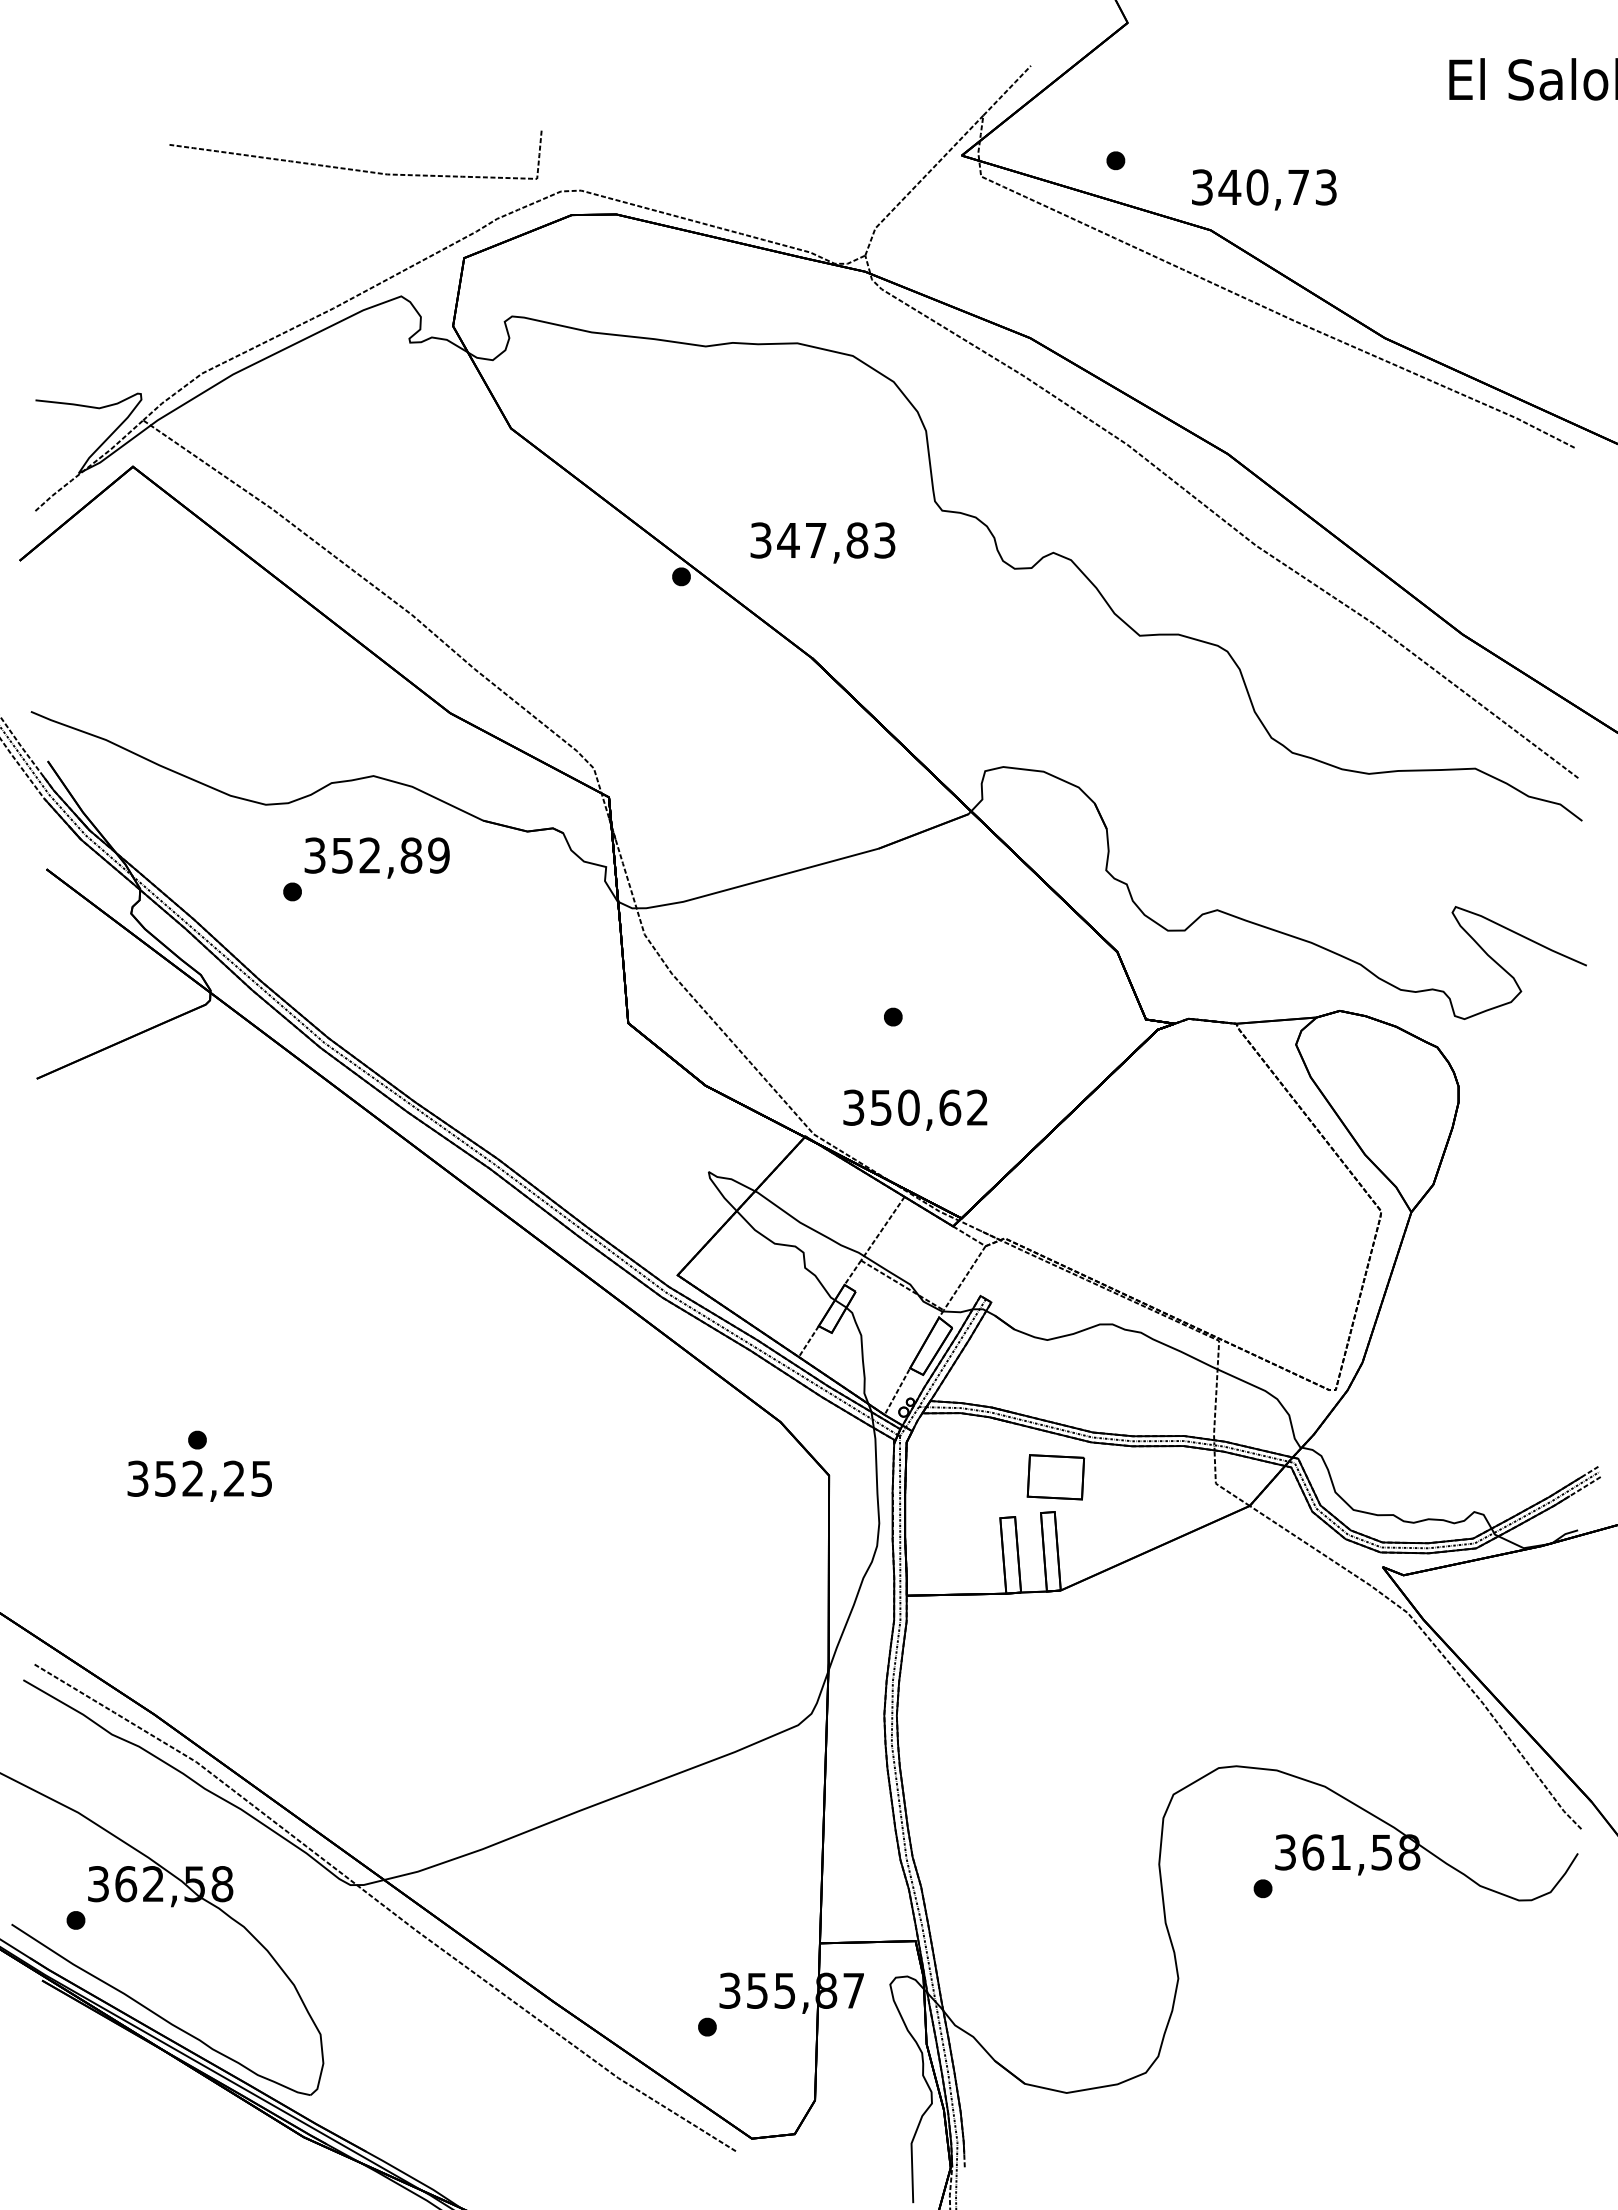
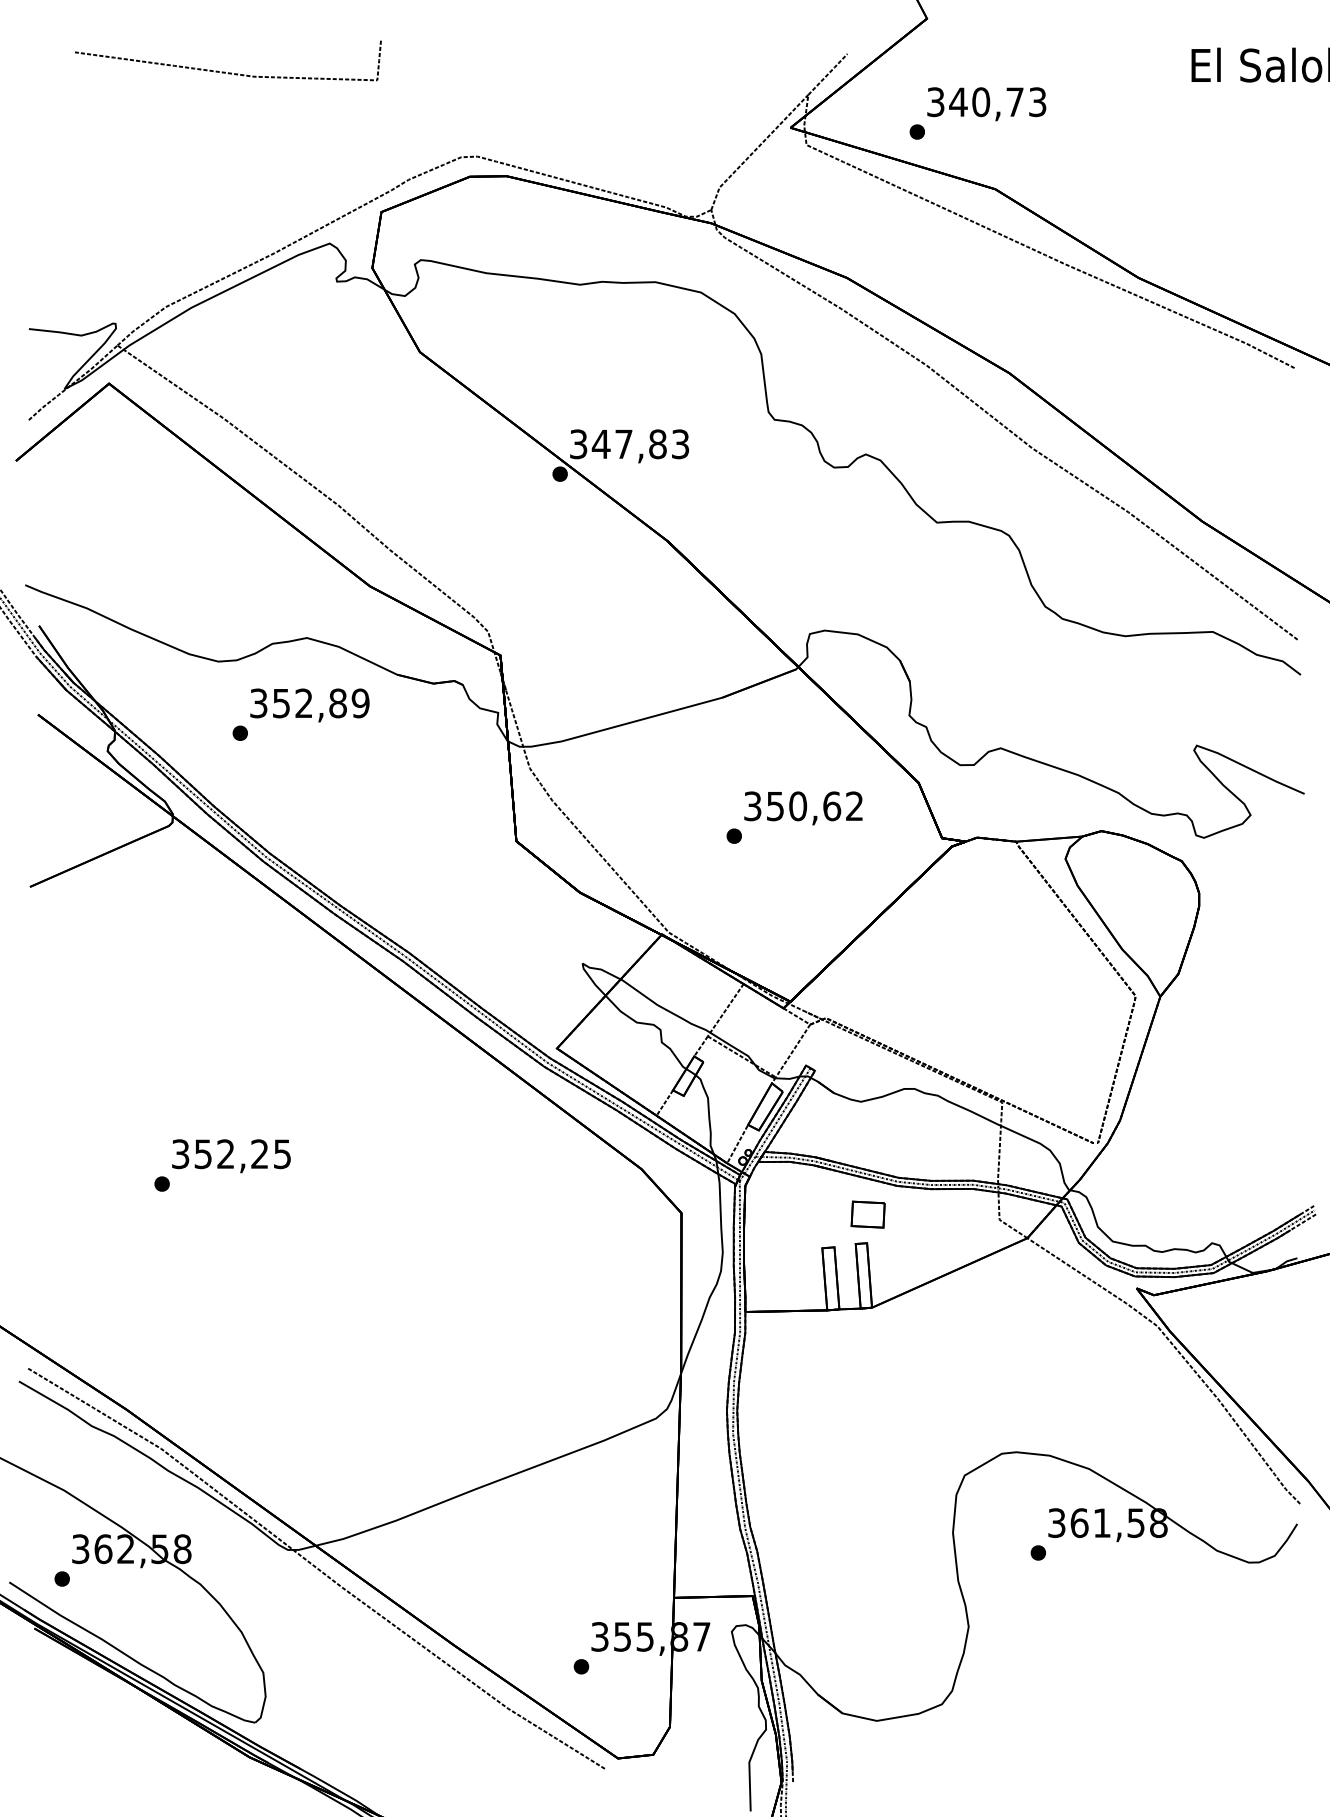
curve: (352, 168) -> (225, 71), moved
text: (1264, 189) -> (986, 103), moved
text: (822, 542) -> (629, 445), moved
text: (915, 1109) -> (803, 807), moved
part: (1056, 1477) -> (868, 1214), size x0.71
text: (199, 1480) -> (231, 1155), moved

